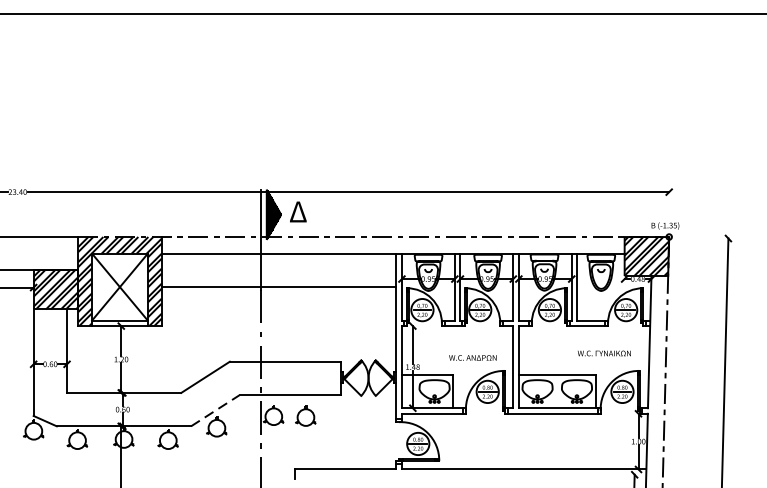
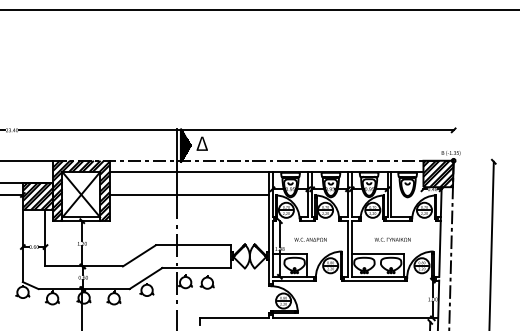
text: (604, 353) -> (392, 239), moved
text: (472, 357) -> (310, 239), moved
line: (216, 410) -> (146, 278), dashed -> solid

